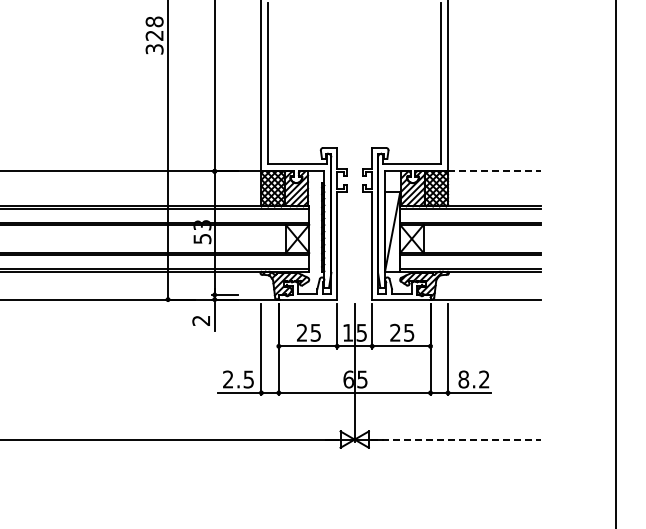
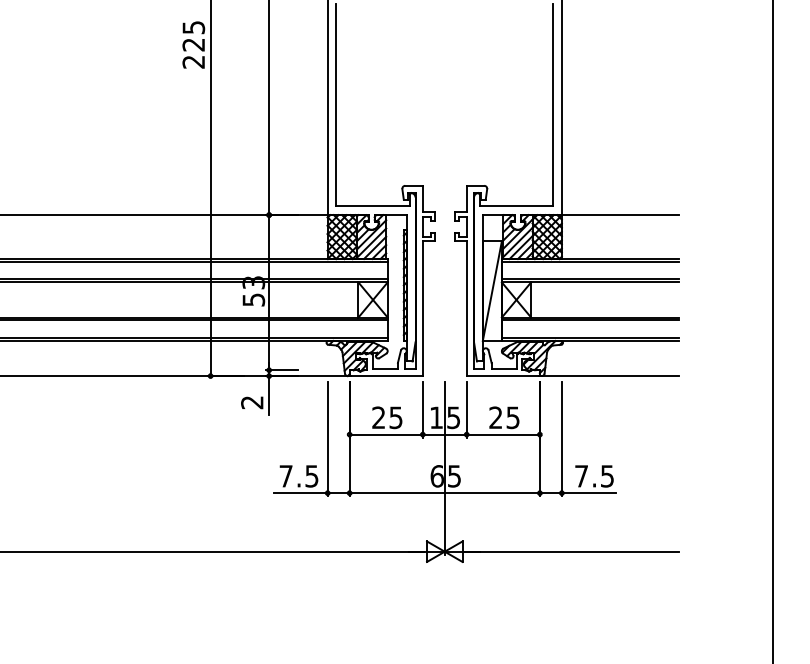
text: (154, 35) -> (193, 44), 328 -> 225
line: (494, 171) -> (620, 215), dashed -> solid
text: (228, 379) -> (286, 476), 2.5 -> 7.5
text: (473, 379) -> (593, 476), 8.2 -> 7.5
line: (456, 439) -> (572, 551), dashed -> solid

